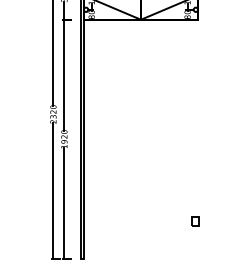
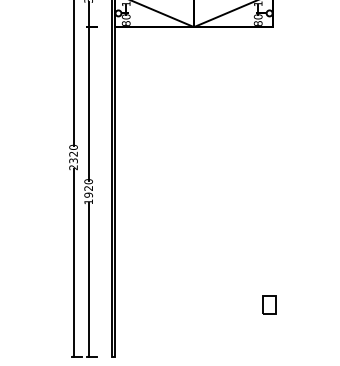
part: (195, 221) -> (269, 304), size x1.43

